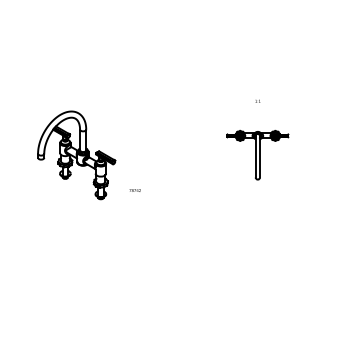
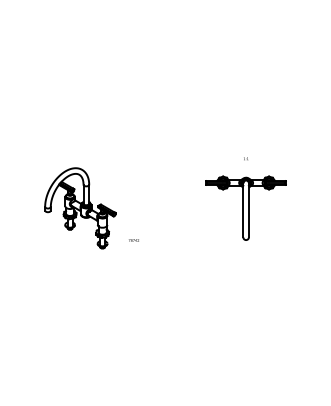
part: (257, 154) -> (245, 207), size x1.43

